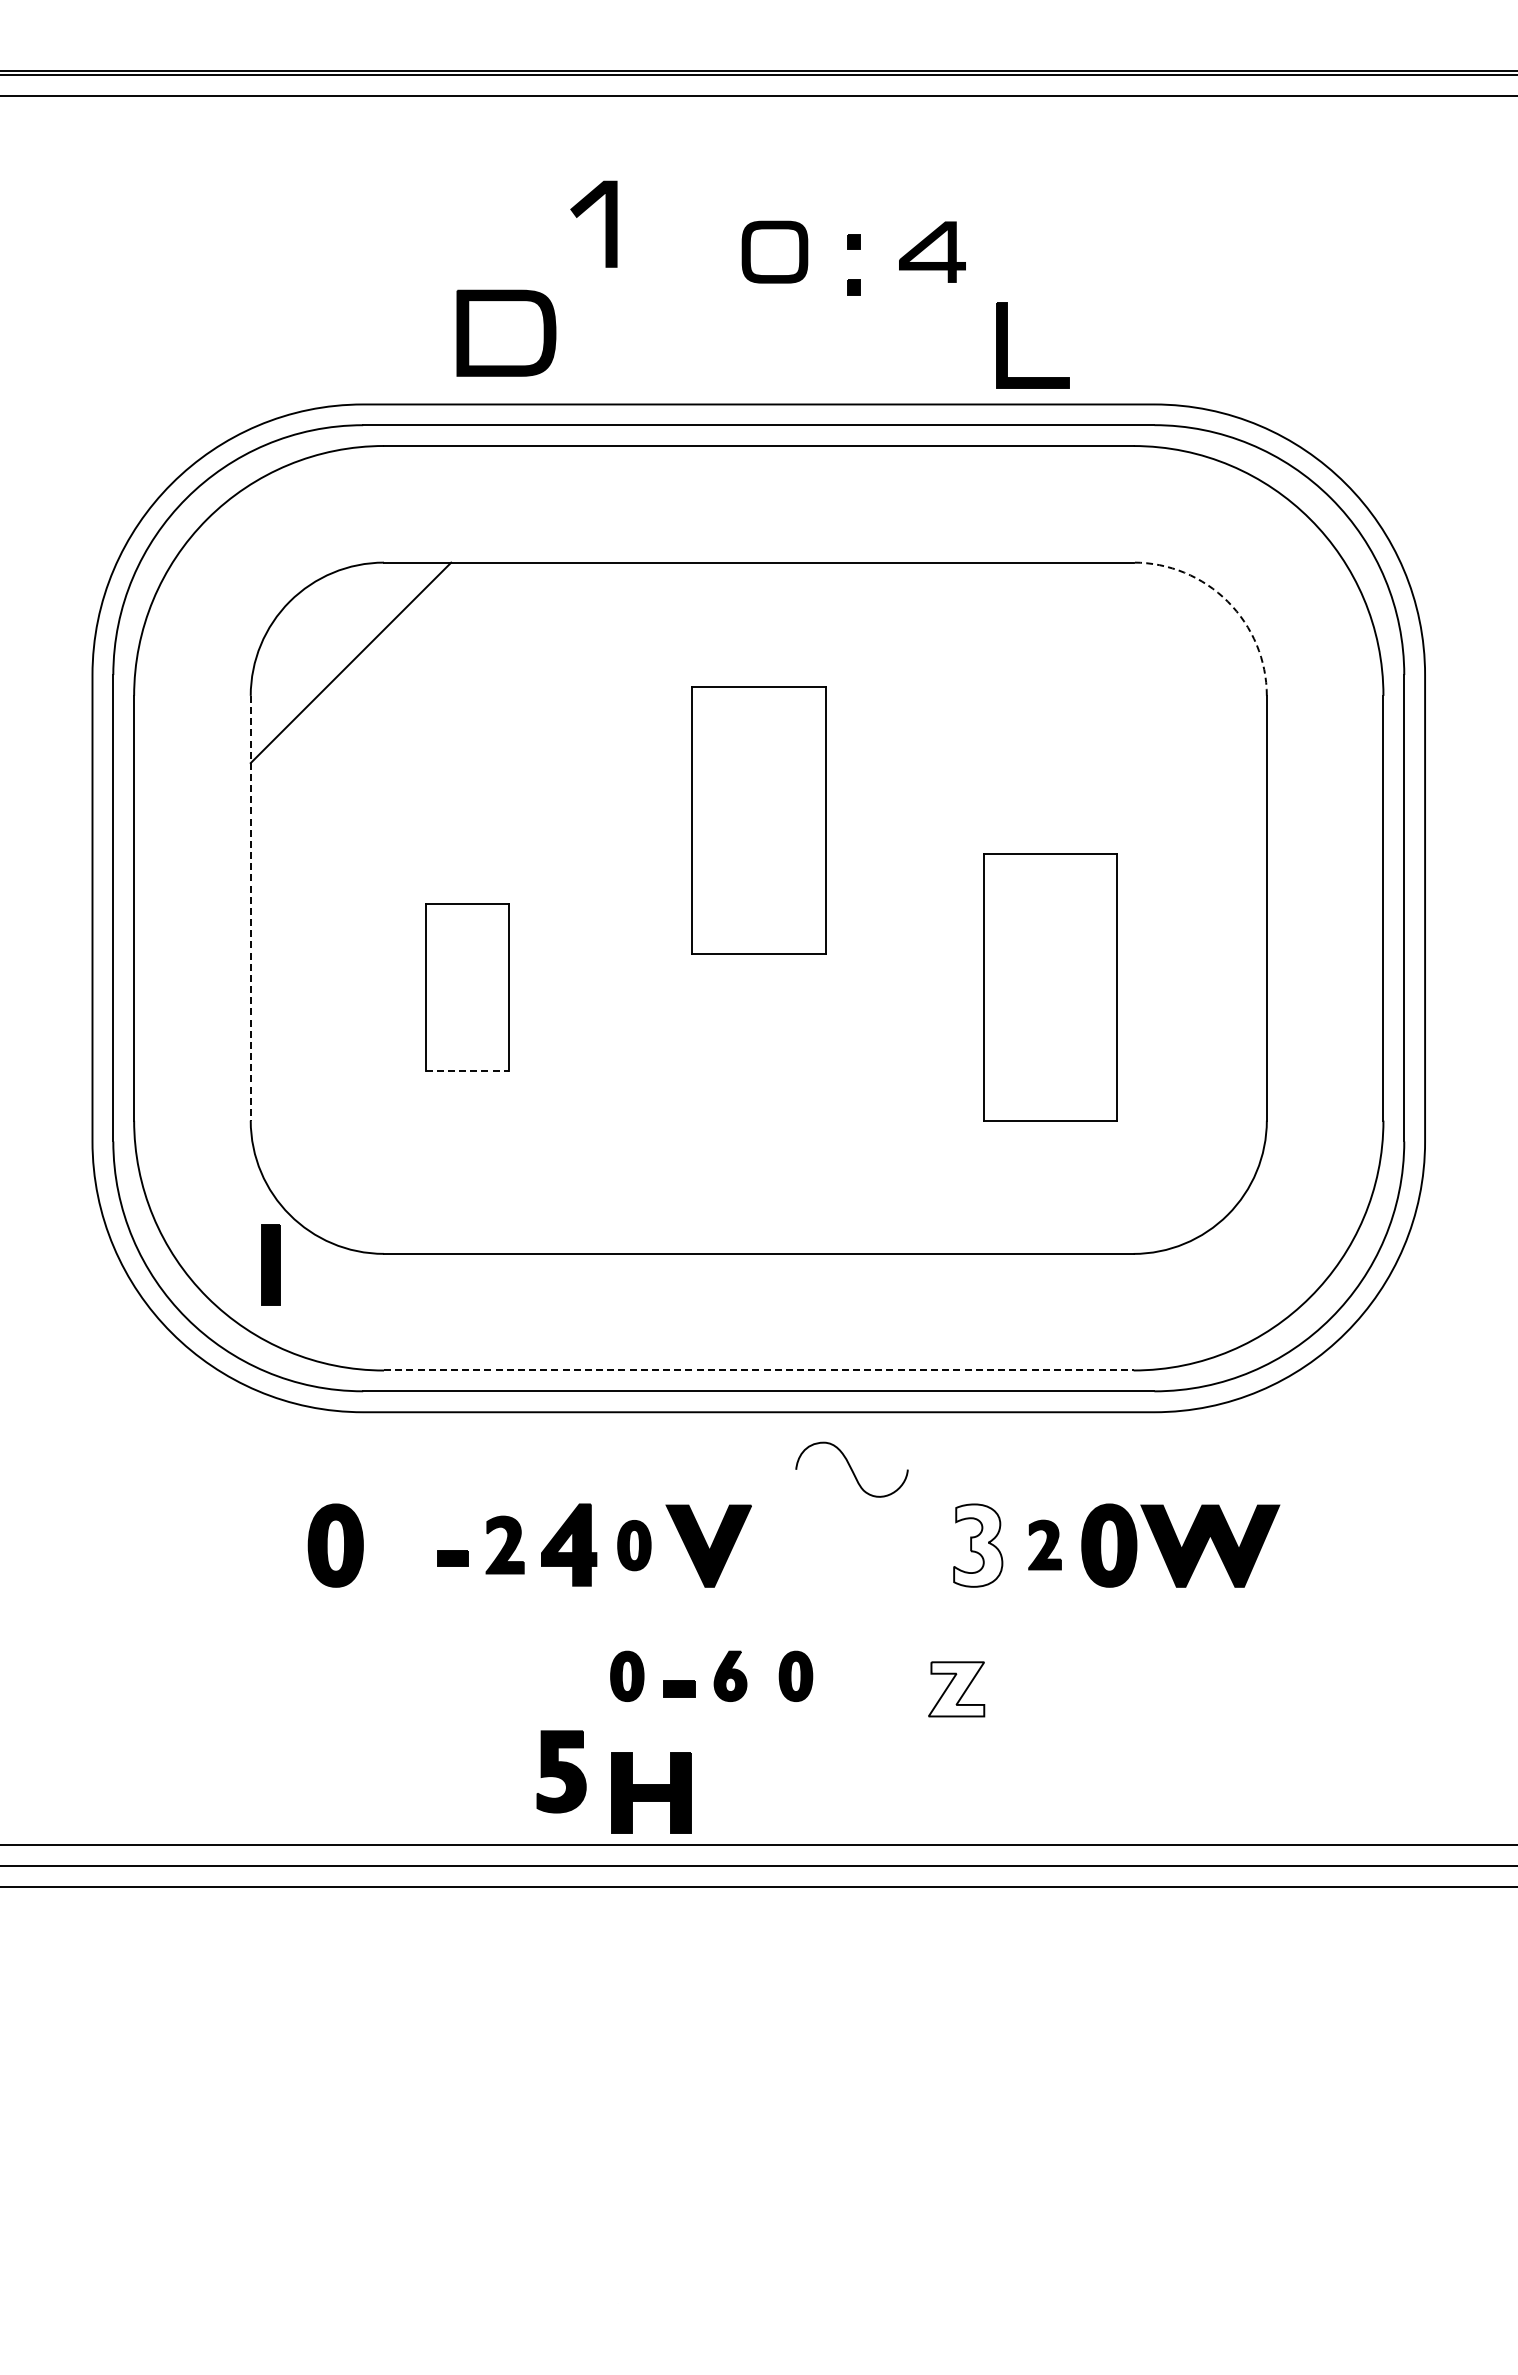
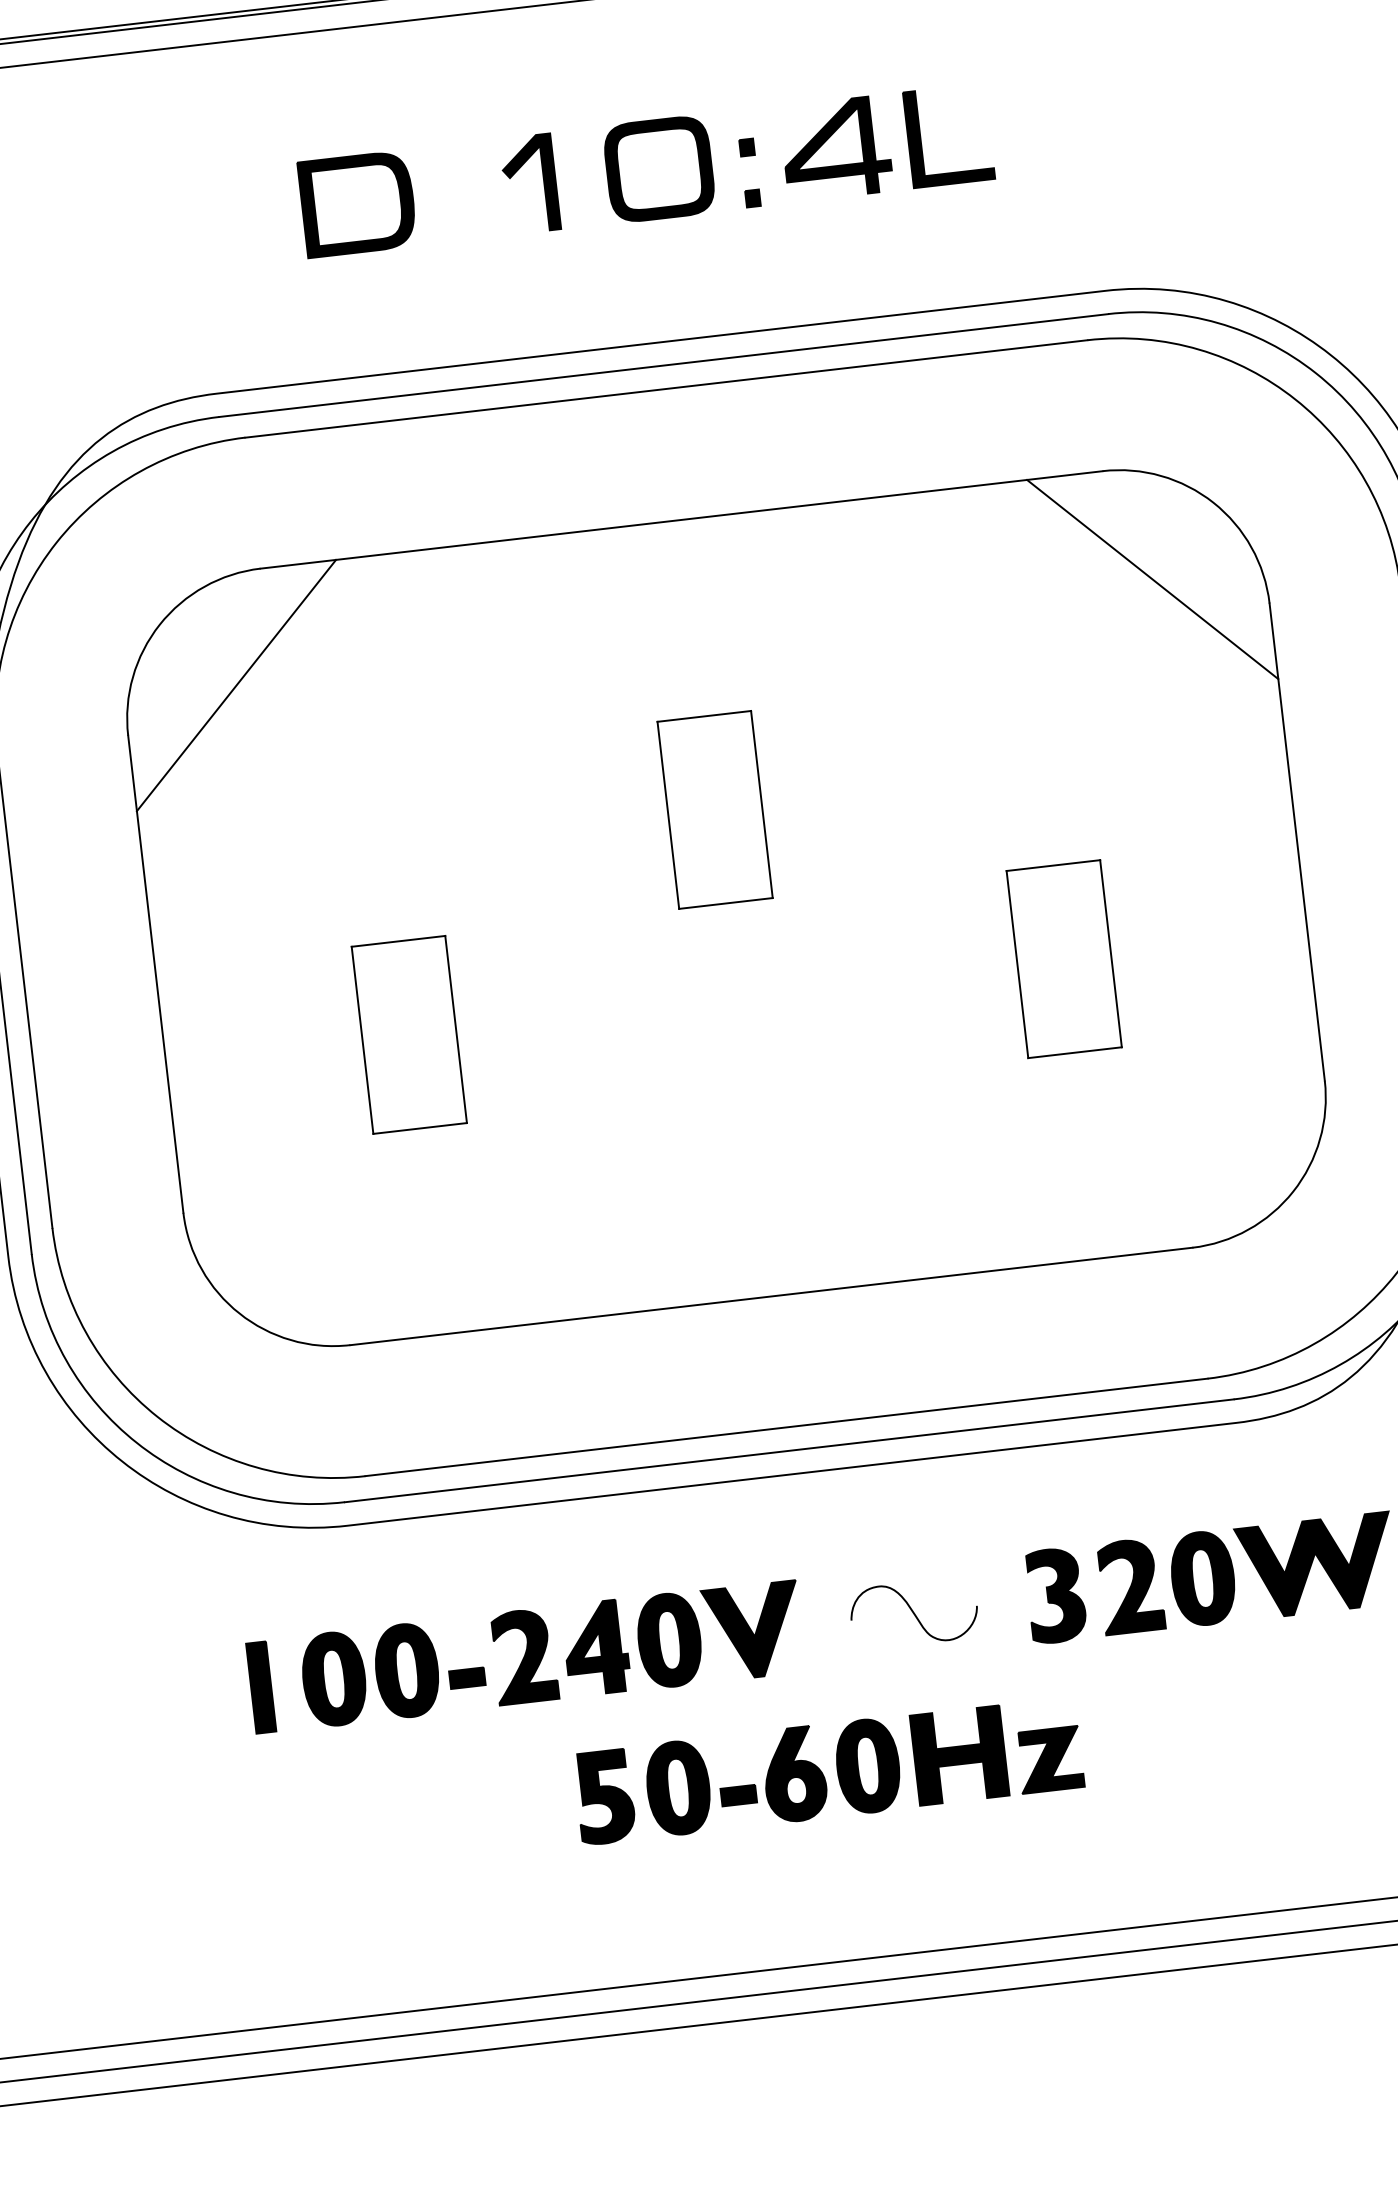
part: (605, 223) -> (543, 181), moved
part: (774, 251) -> (658, 168), size x1.43
part: (932, 251) -> (836, 147), size x1.43
part: (506, 332) -> (357, 203), moved
part: (1007, 345) -> (920, 139), moved
arc: (1227, 601) -> (1213, 502), dashed -> solid
line: (1166, 662) -> (1152, 579), added
part: (758, 820) -> (714, 809), size x0.62
line: (250, 908) -> (155, 974), dashed -> solid
part: (1050, 987) -> (1064, 959), size x0.62
line: (467, 1070) -> (420, 1128), dashed -> solid
part: (270, 1264) -> (260, 1687), moved
line: (758, 1370) -> (786, 1427), dashed -> solid
curve: (851, 1469) -> (913, 1613), moved
part: (504, 1544) -> (523, 1655), size x1.43
part: (1044, 1544) -> (1130, 1585), size x1.67
part: (400, 1545) -> (406, 1670), added
part: (634, 1545) -> (669, 1640), size x1.67
fill: (978, 1545) -> (1056, 1595), added
part: (627, 1676) -> (678, 1788), size x1.67
part: (730, 1676) -> (794, 1774), size x1.67
part: (795, 1676) -> (867, 1766), size x1.67
fill: (956, 1689) -> (1050, 1760), added
part: (561, 1771) -> (604, 1796), moved
part: (651, 1792) -> (959, 1754), moved

